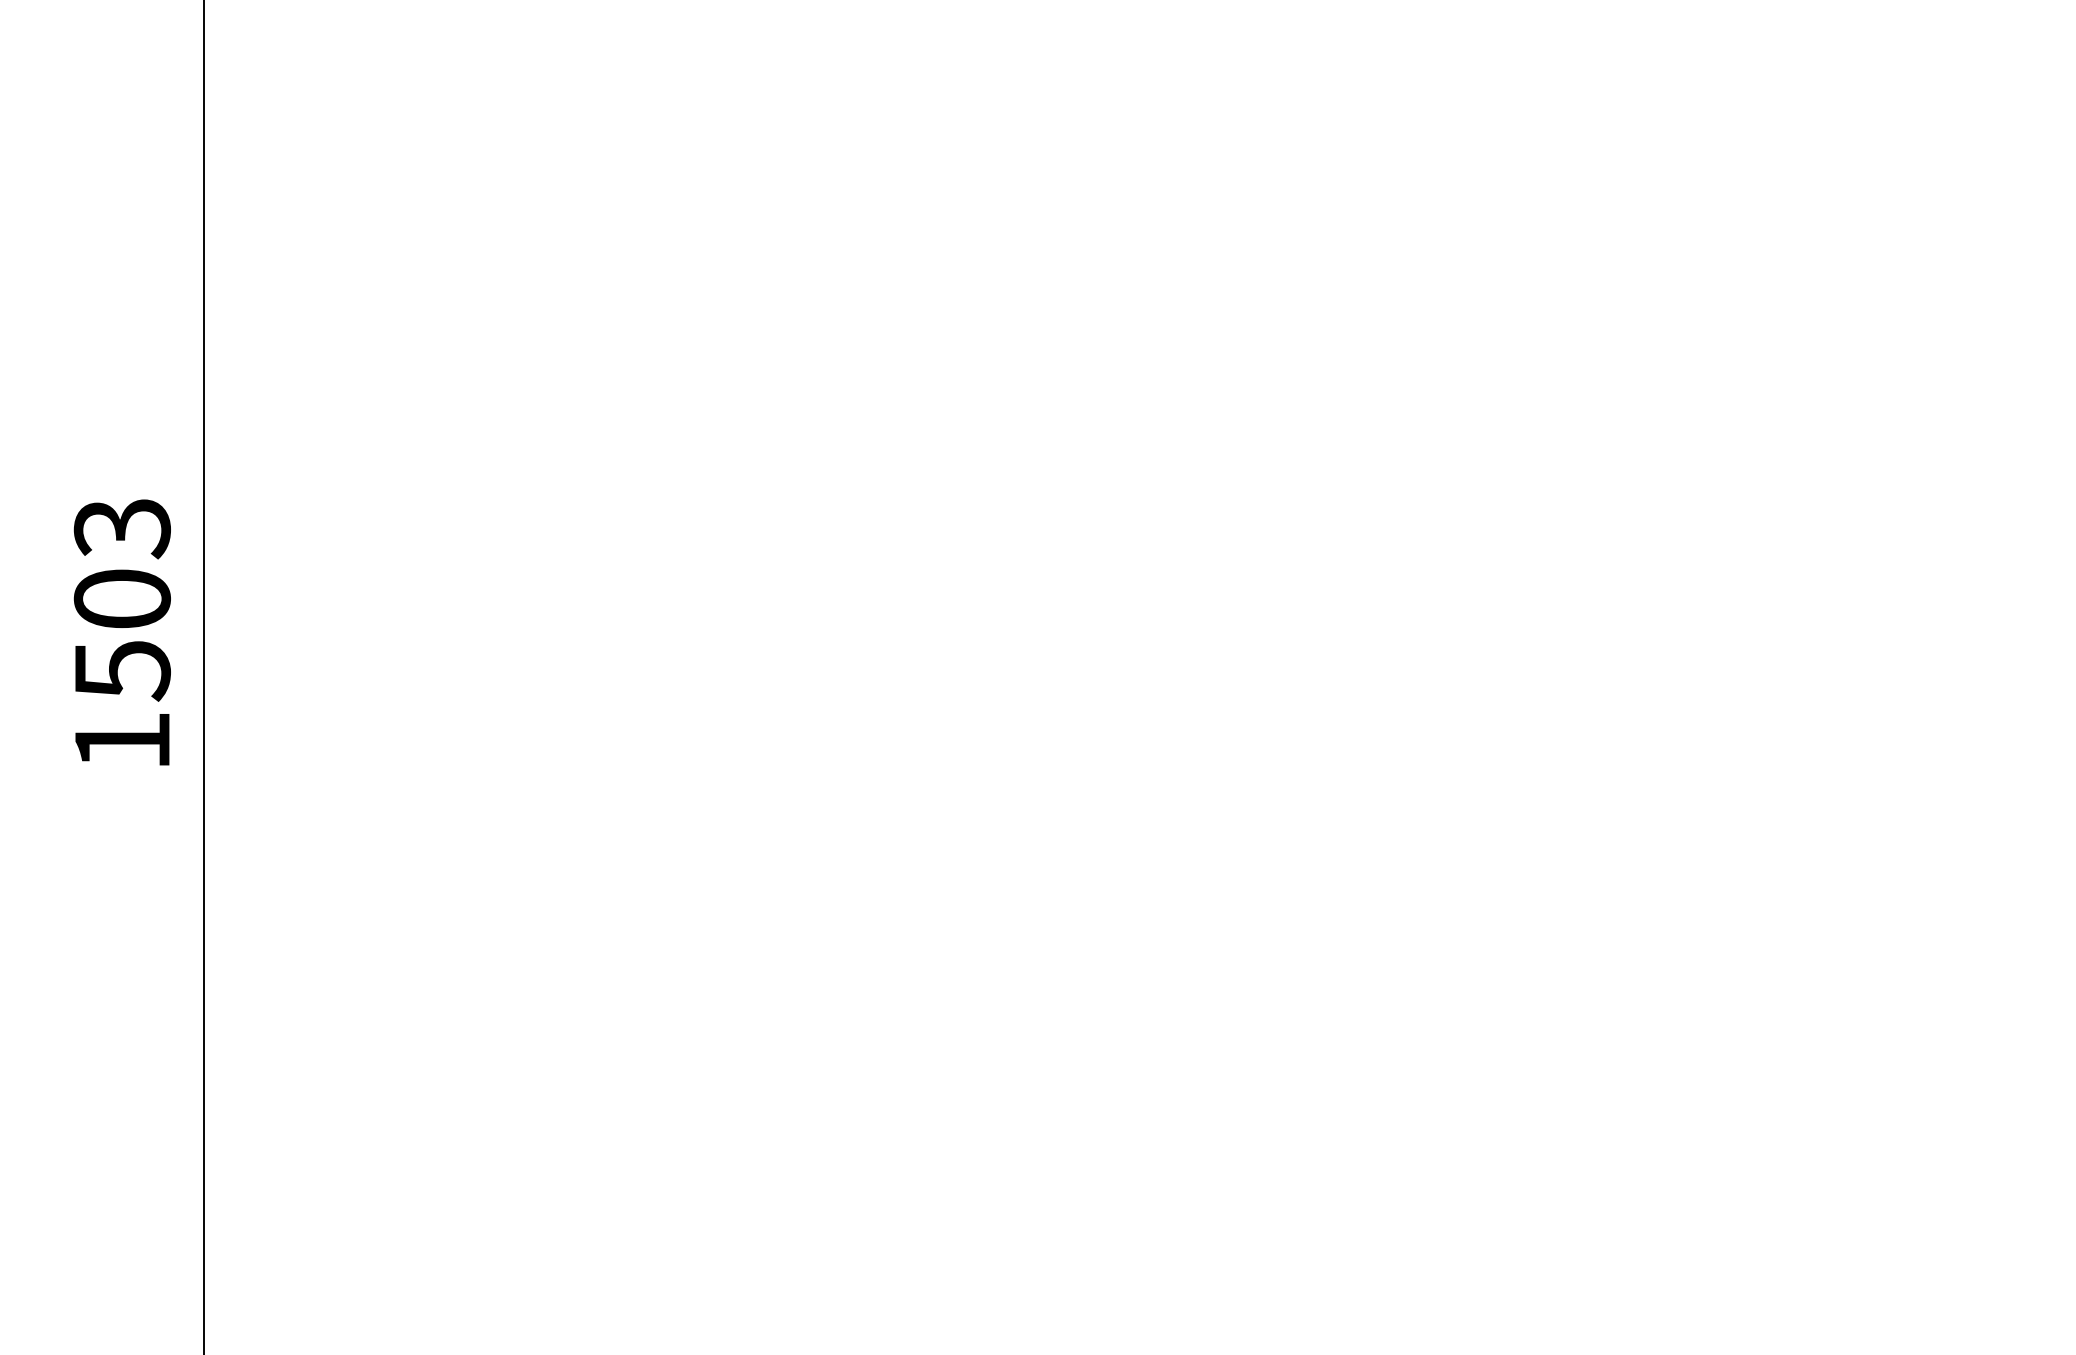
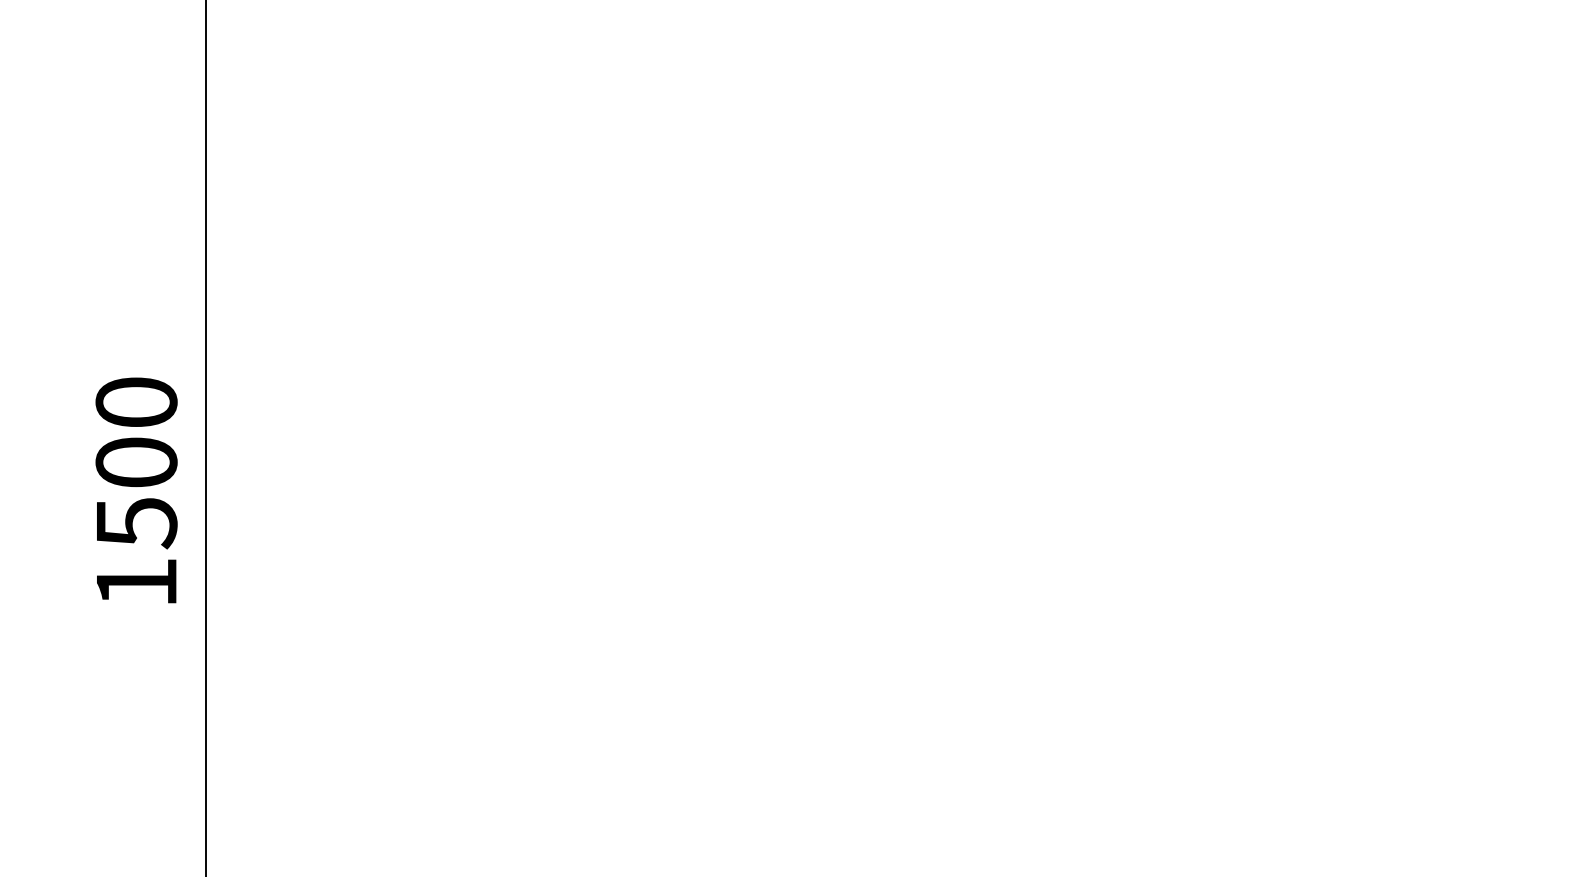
text: (121, 528) -> (135, 402), 1503 -> 1500

